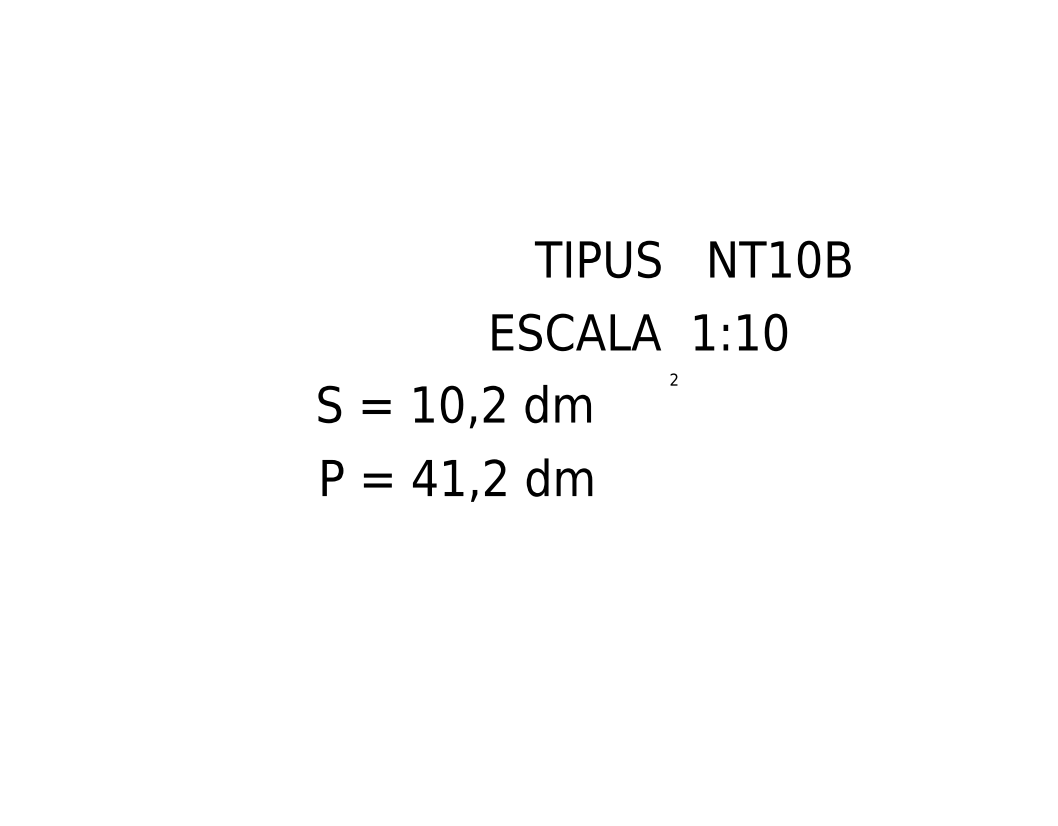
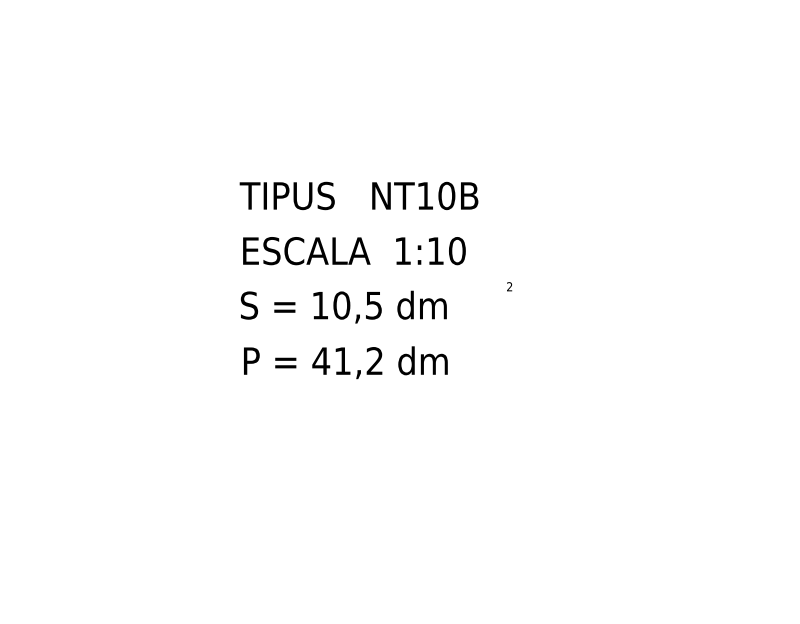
text: (692, 259) -> (358, 196), moved
text: (639, 332) -> (354, 251), moved
text: (493, 404) -> (373, 305), 10,2 -> 10,5

